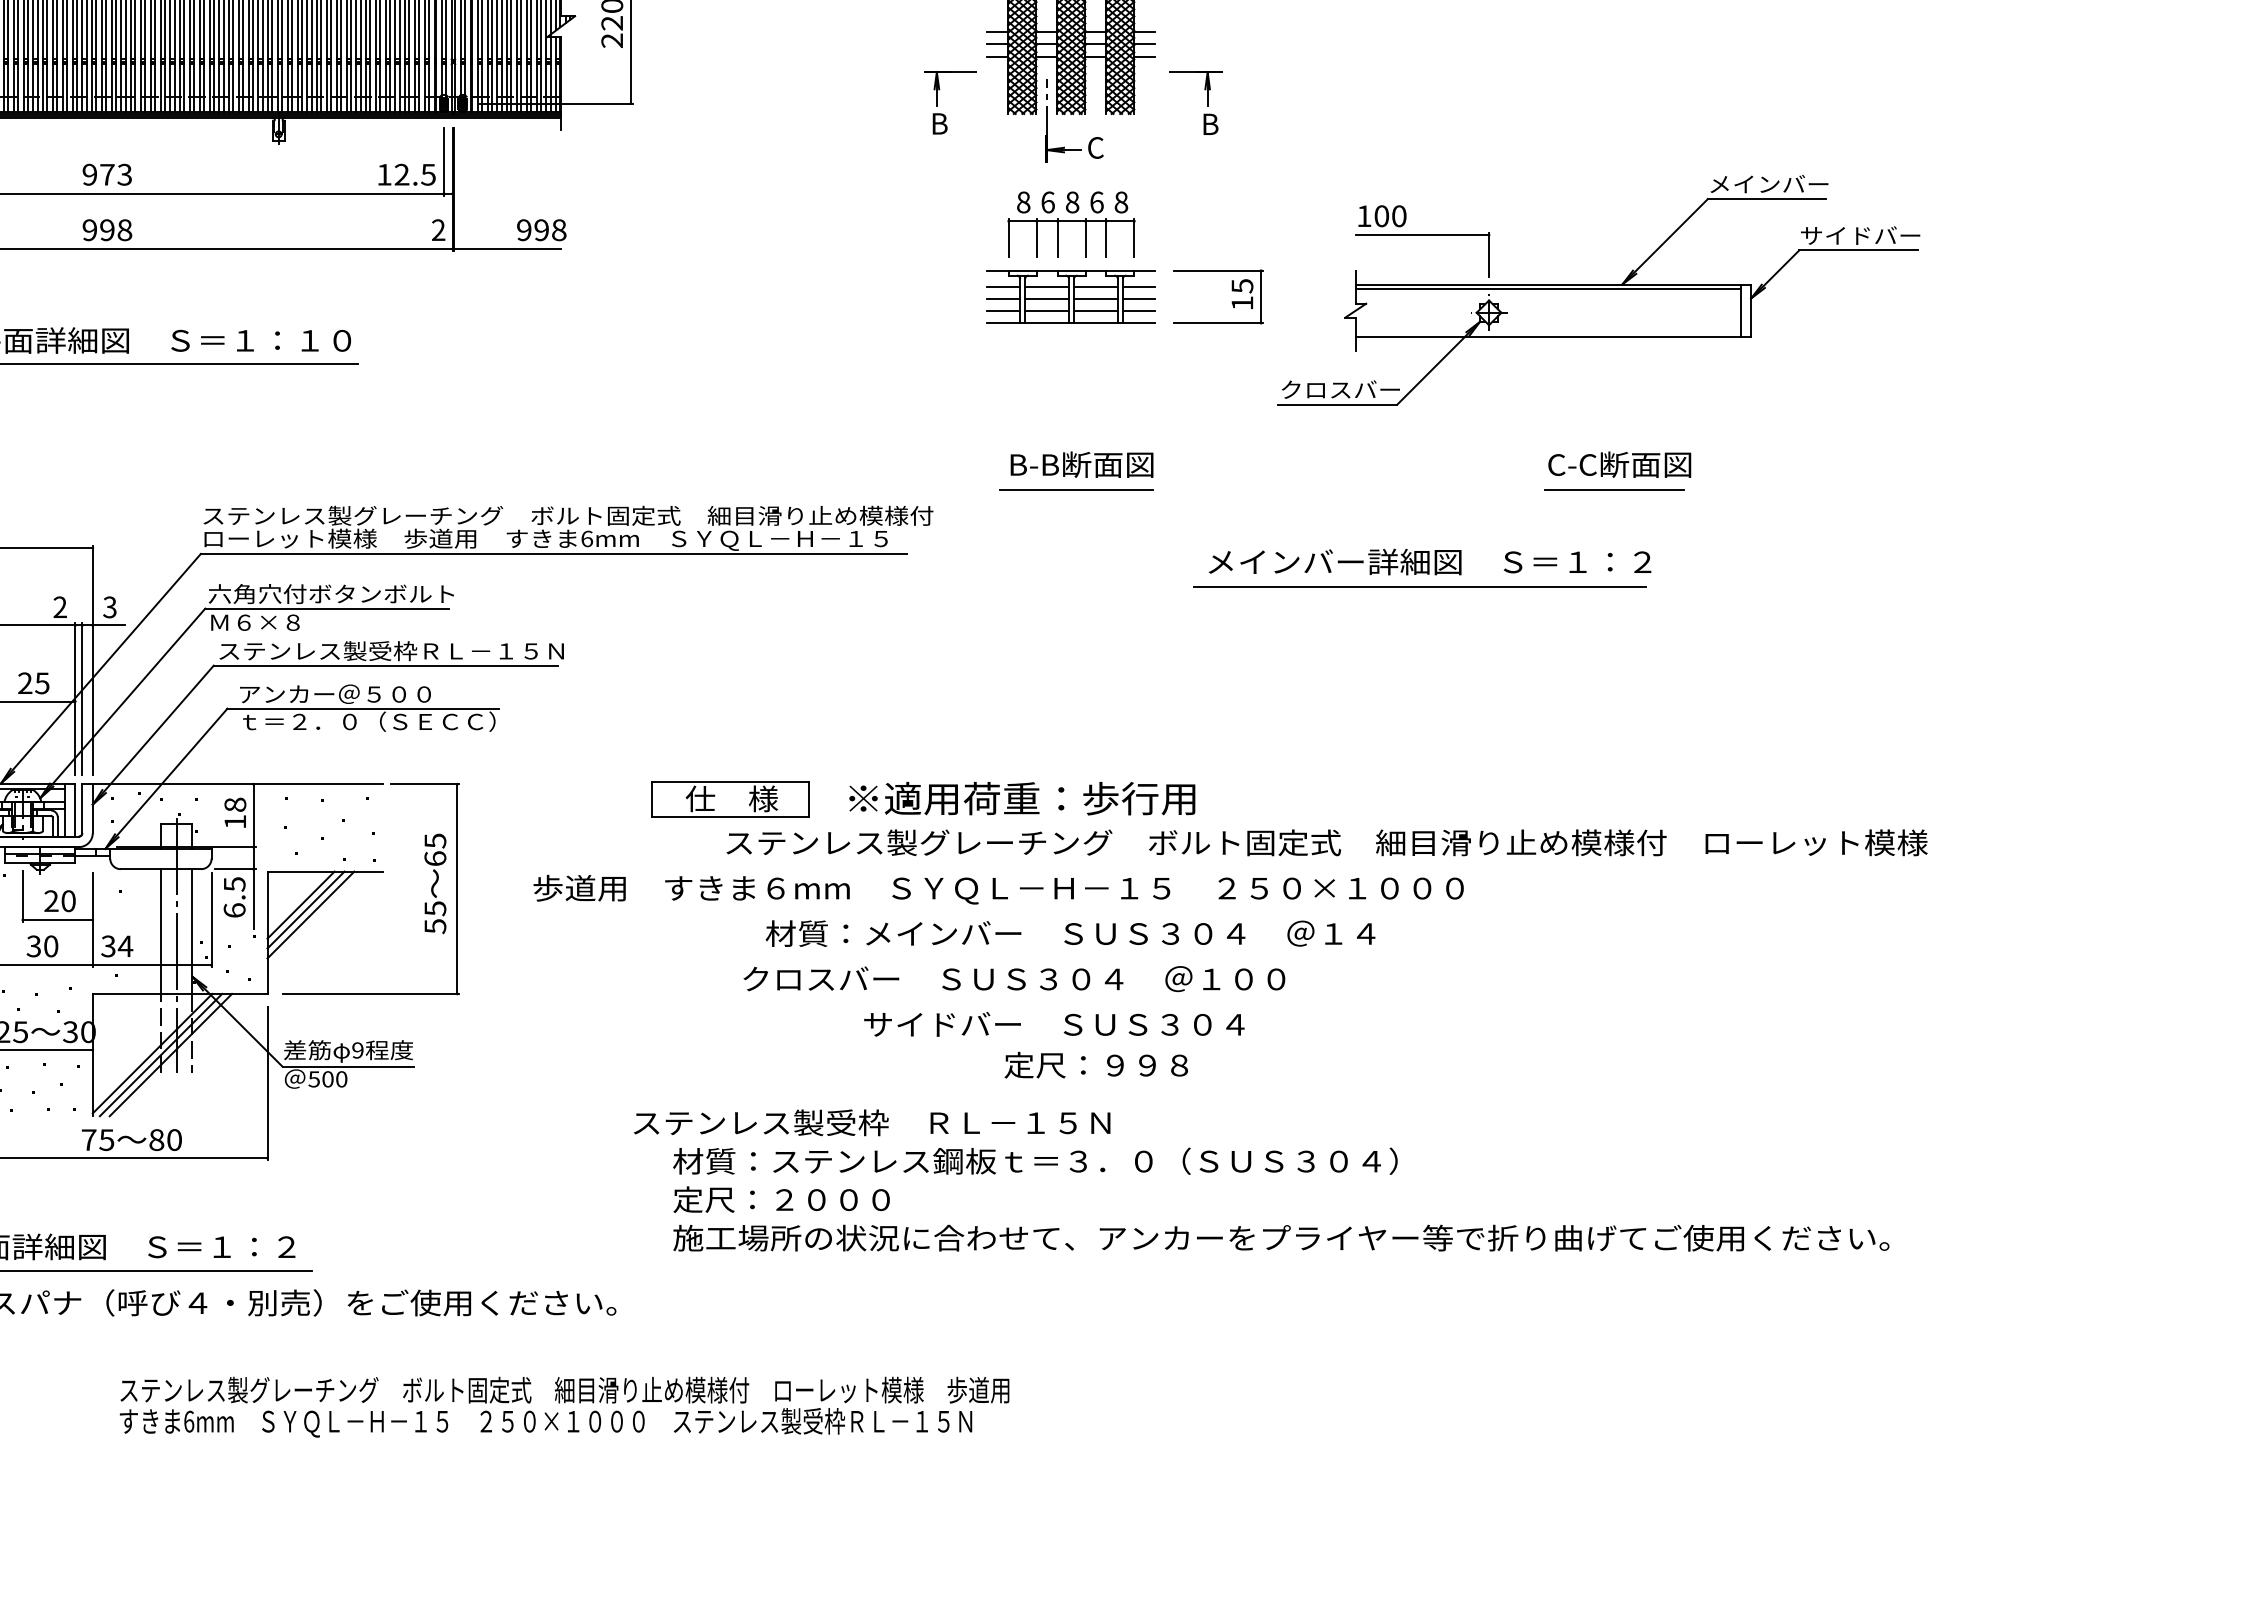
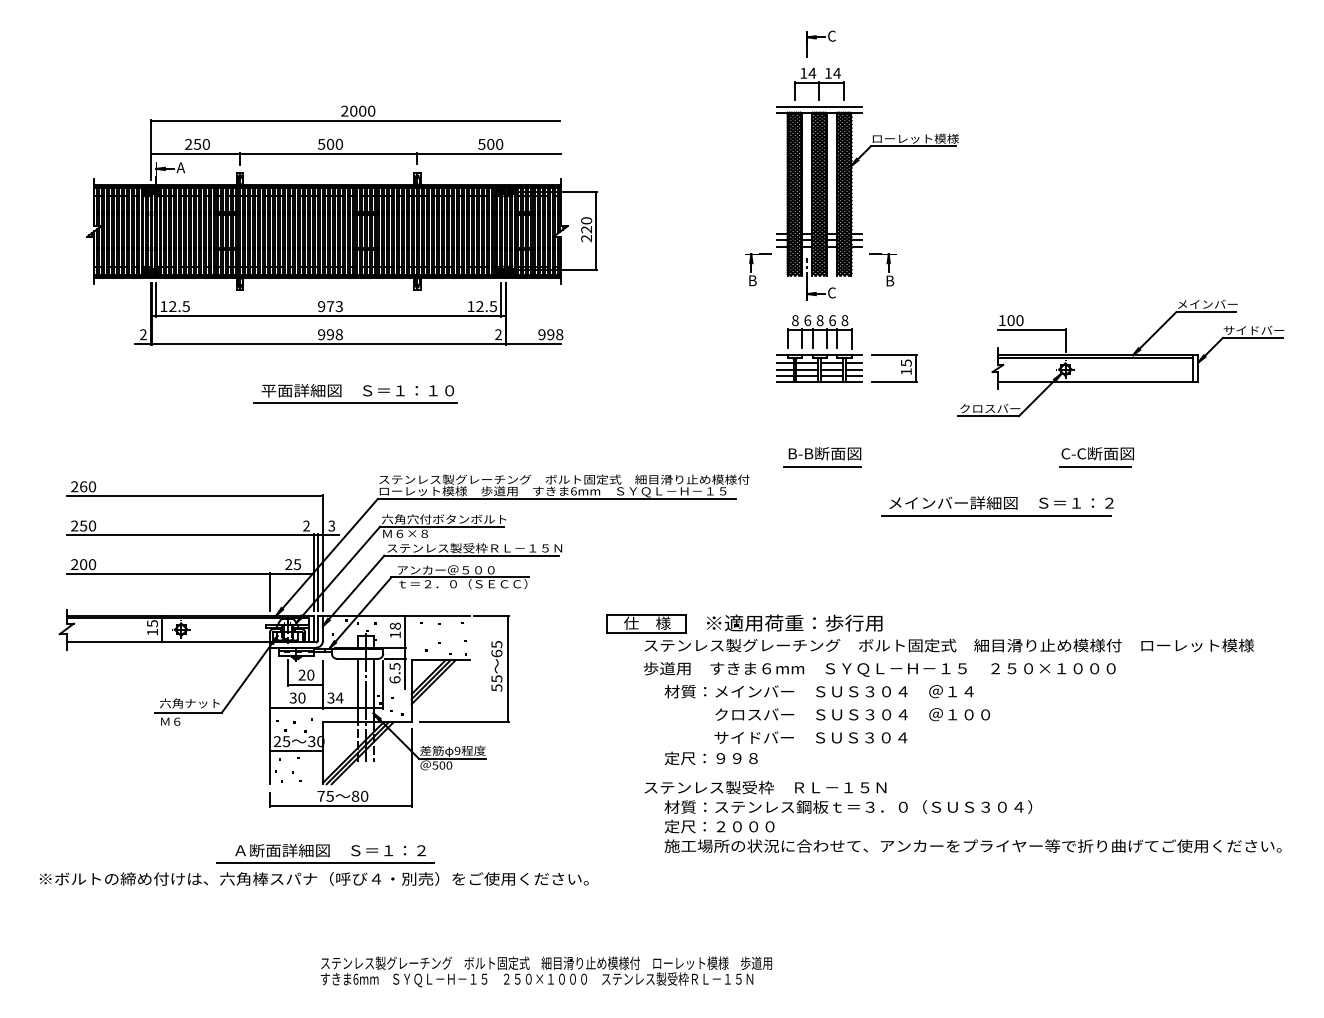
part: (1597, 290) -> (1120, 358), moved
text: (998, 888) -> (879, 668), moved
text: (1014, 978) -> (852, 714), moved
text: (1094, 1063) -> (710, 757), moved
text: (1260, 1179) -> (962, 816), moved
text: (562, 1406) -> (545, 971), moved

